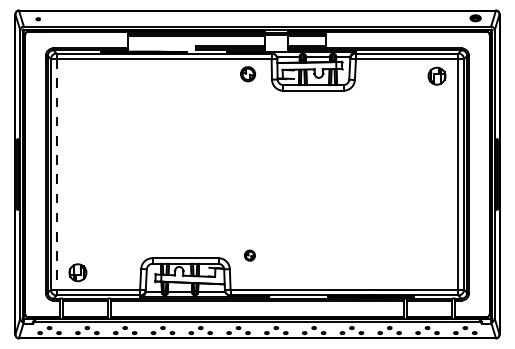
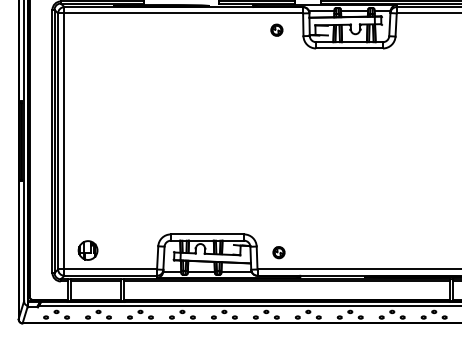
part: (247, 74) -> (276, 30), size x0.71
line: (56, 174) -> (64, 141), dashed -> solid
part: (249, 255) -> (278, 252), moved

